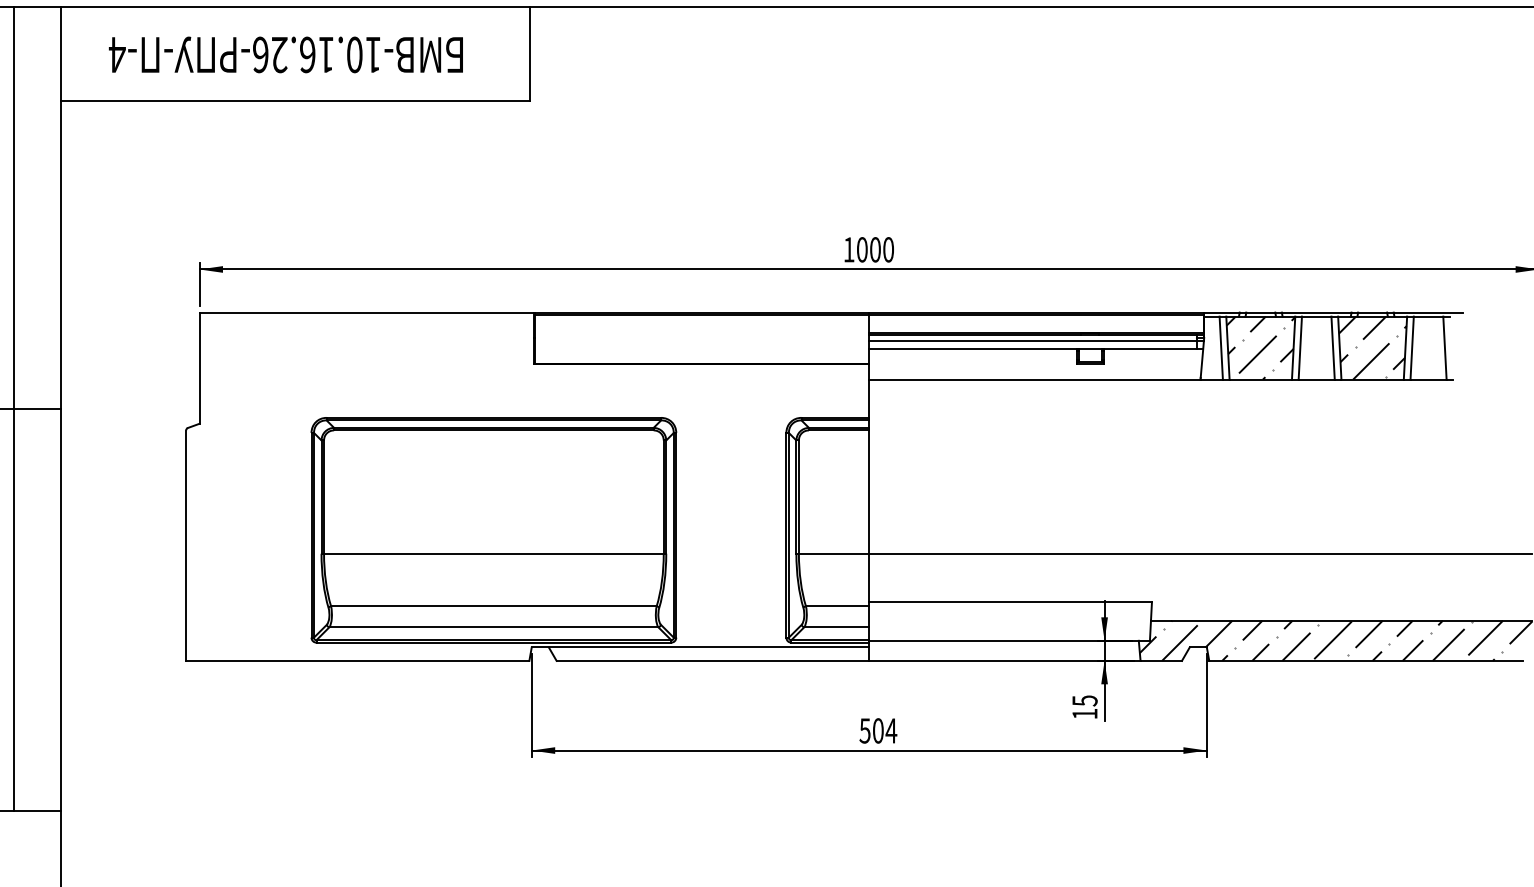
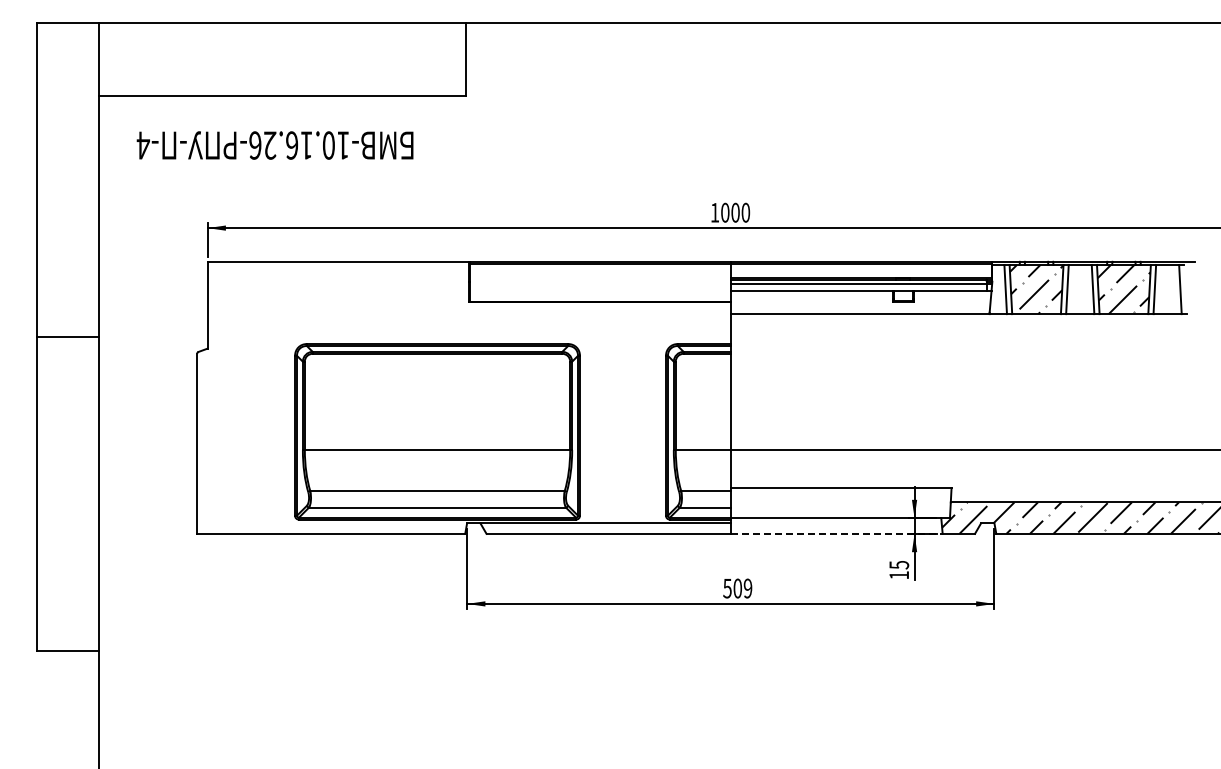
text: (285, 54) -> (274, 145), moved
line: (13, 408) -> (62, 336), removed
line: (1004, 660) -> (836, 533), solid -> dashed
text: (890, 730) -> (747, 588), 504 -> 509

